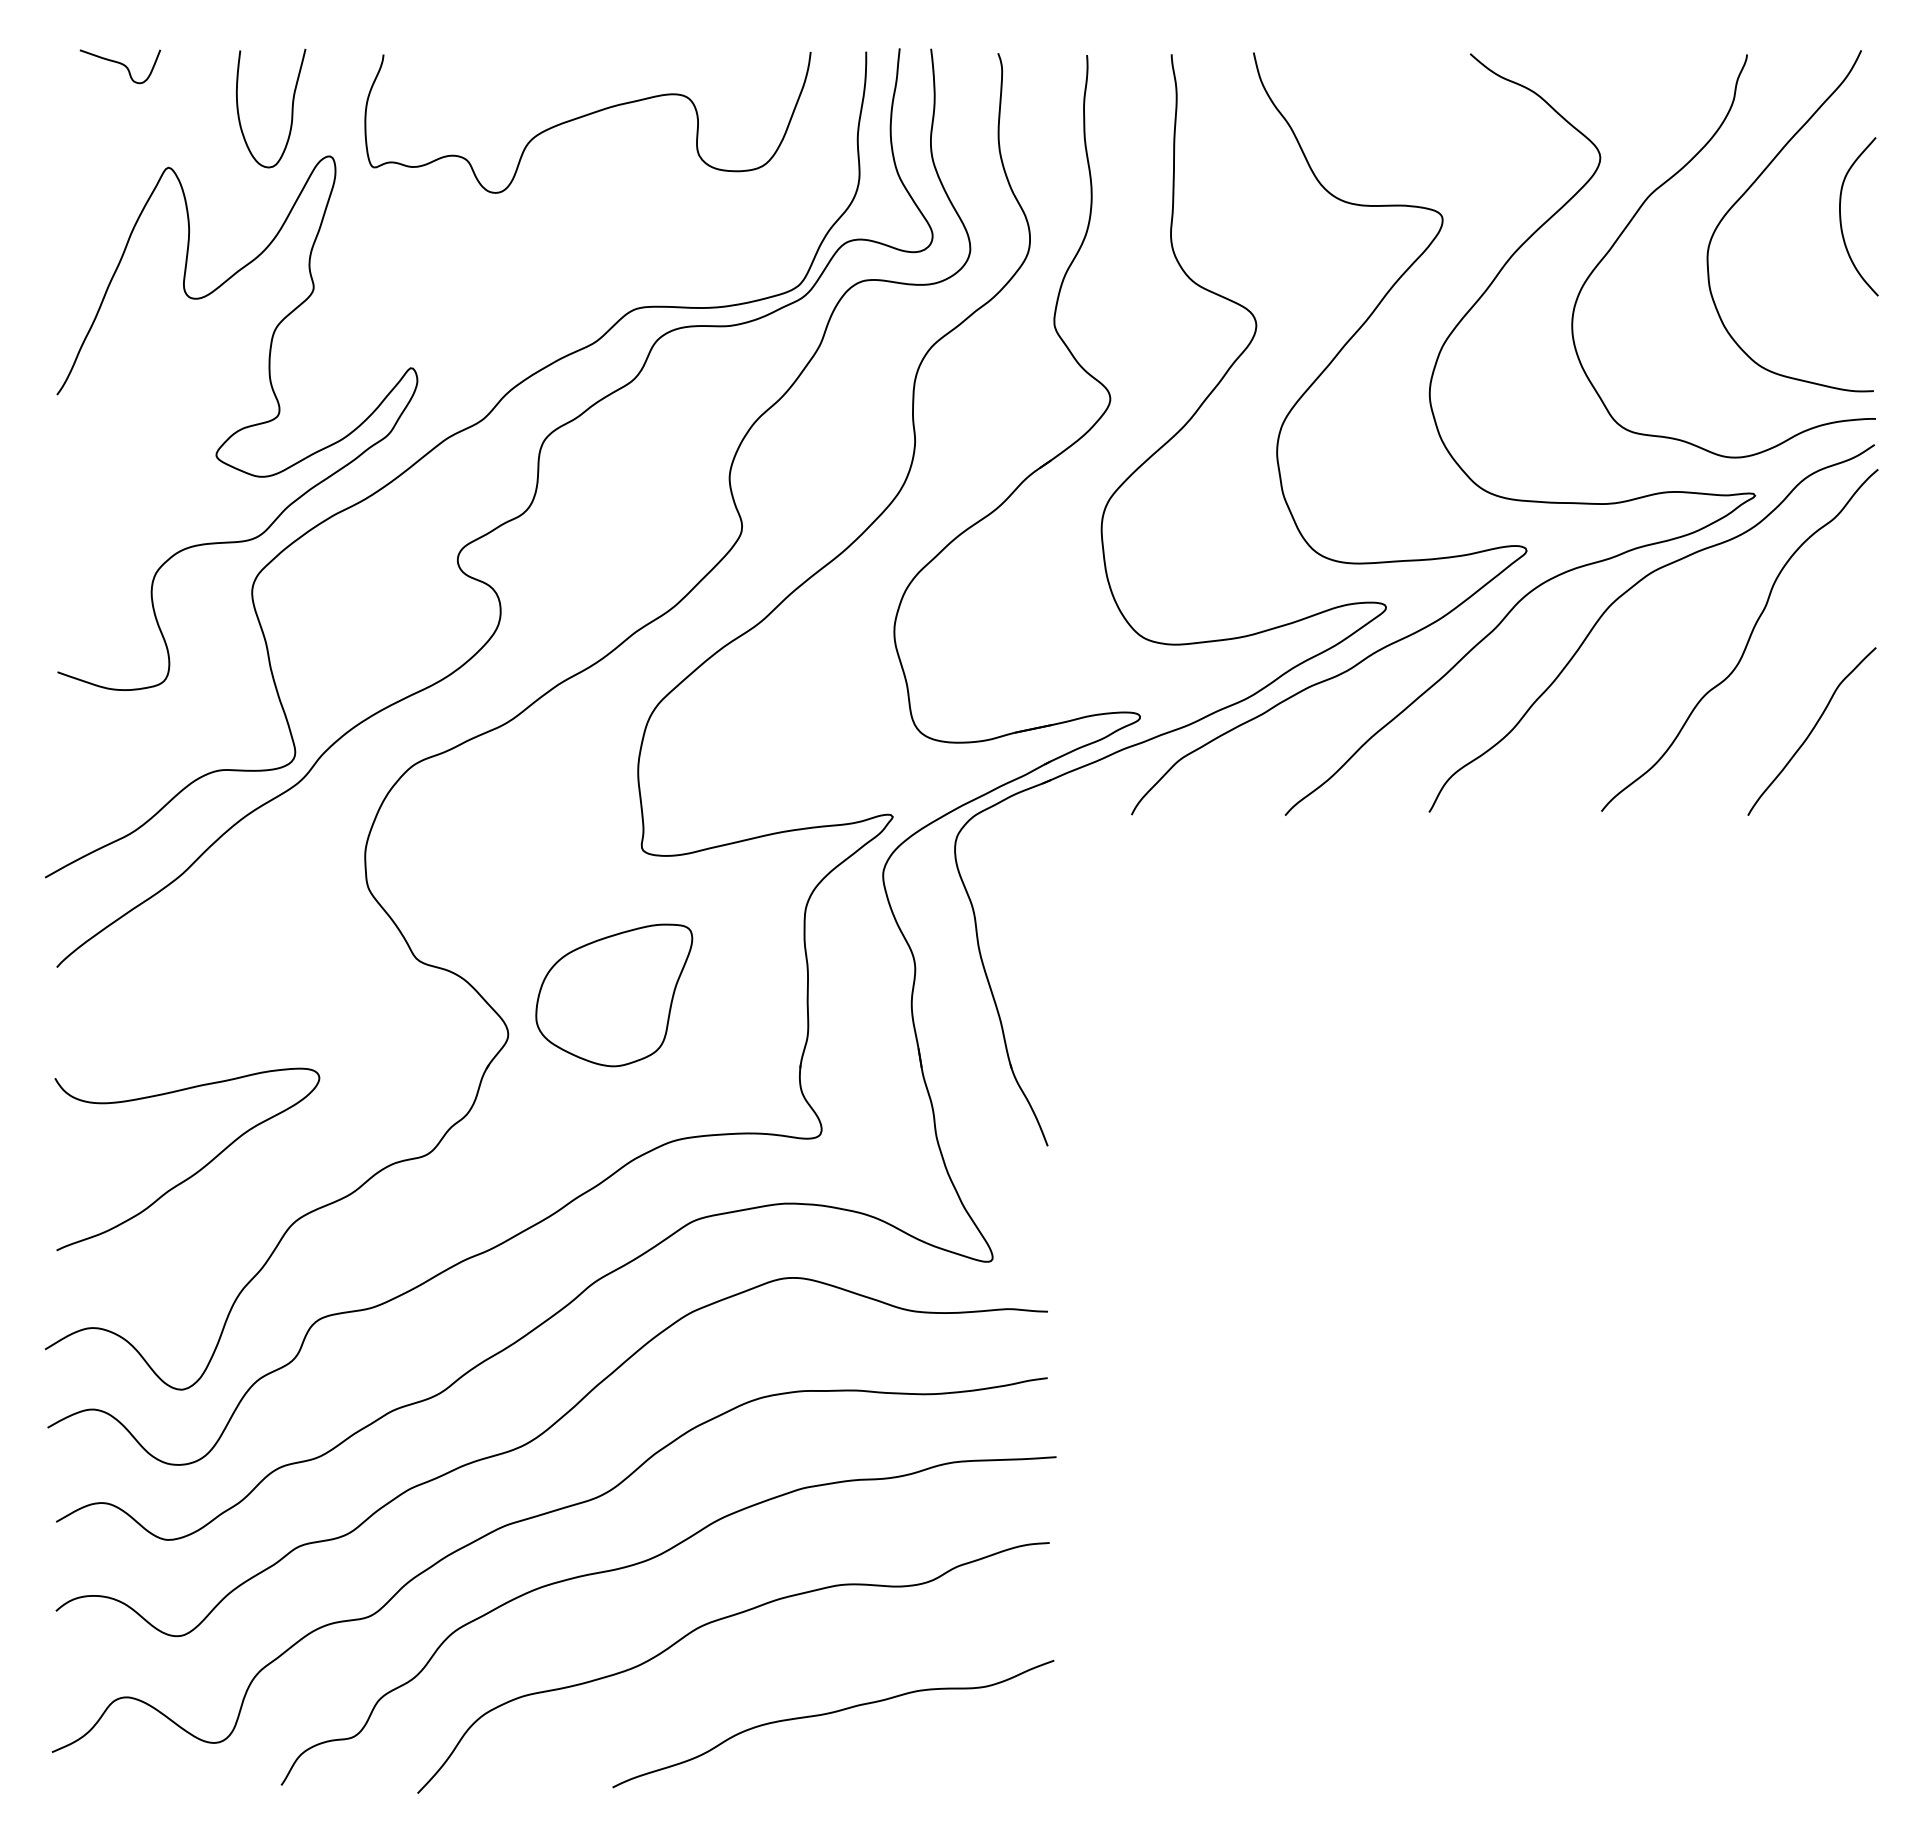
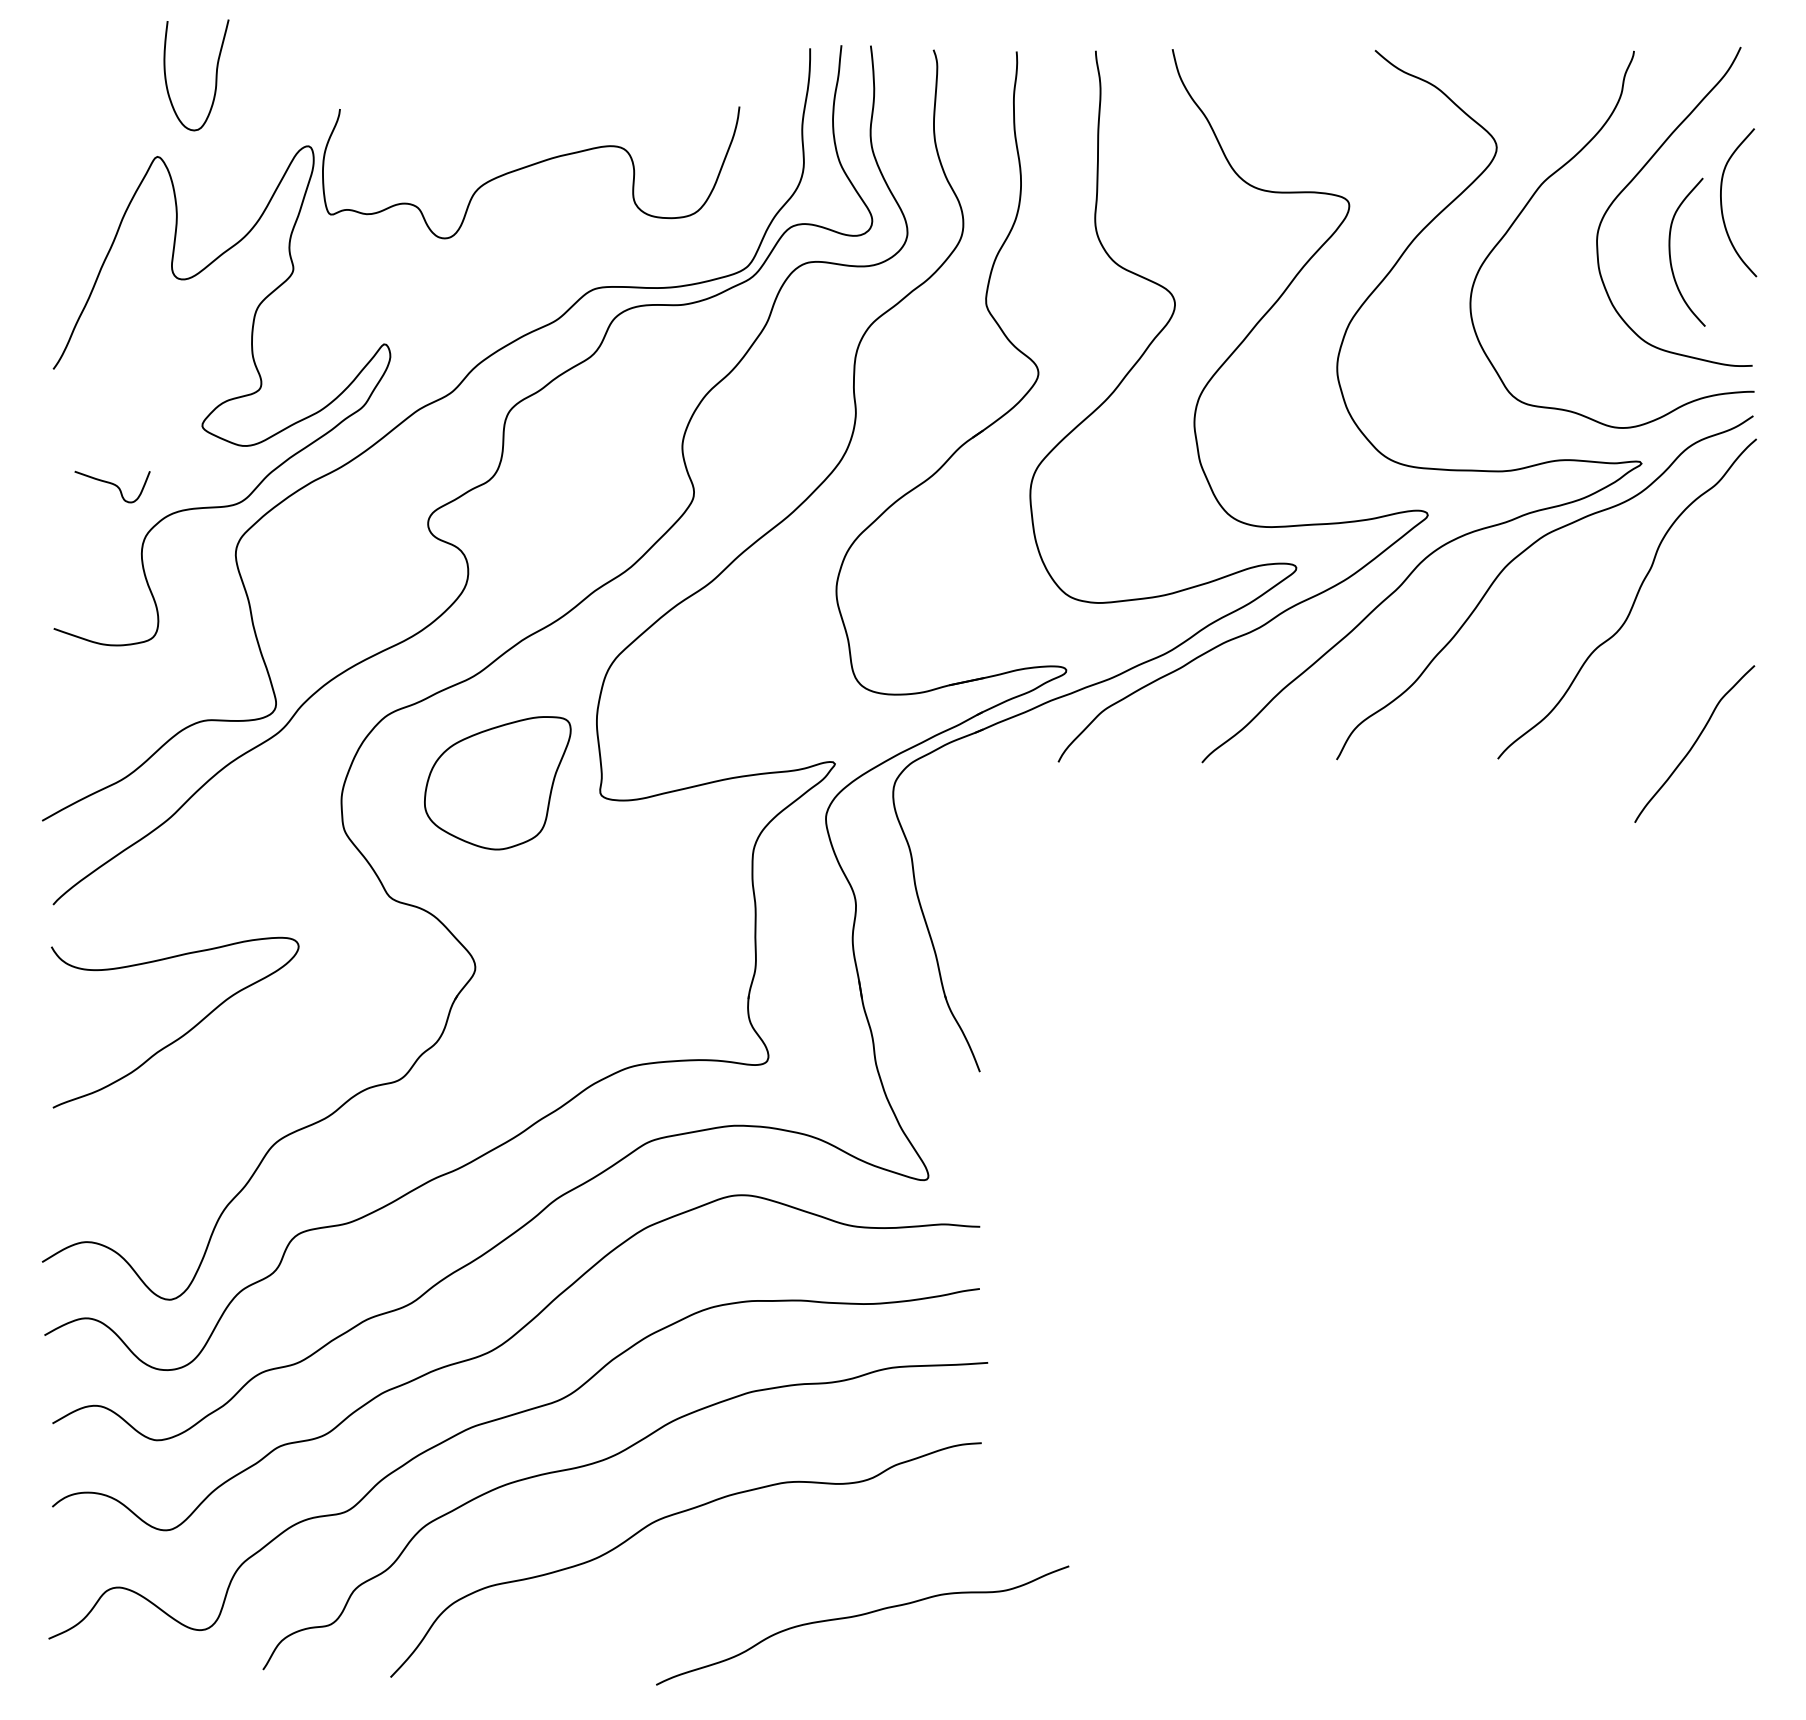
curve: (120, 64) -> (112, 484), moved
curve: (291, 108) -> (215, 75), moved
curve: (586, 116) -> (529, 166), moved
curve: (1786, 269) -> (1670, 252), added
curve: (1811, 731) -> (1694, 744), moved
part: (614, 995) -> (498, 783), moved
curve: (196, 1171) -> (183, 1033), moved
curve: (829, 1714) -> (859, 1616), moved

